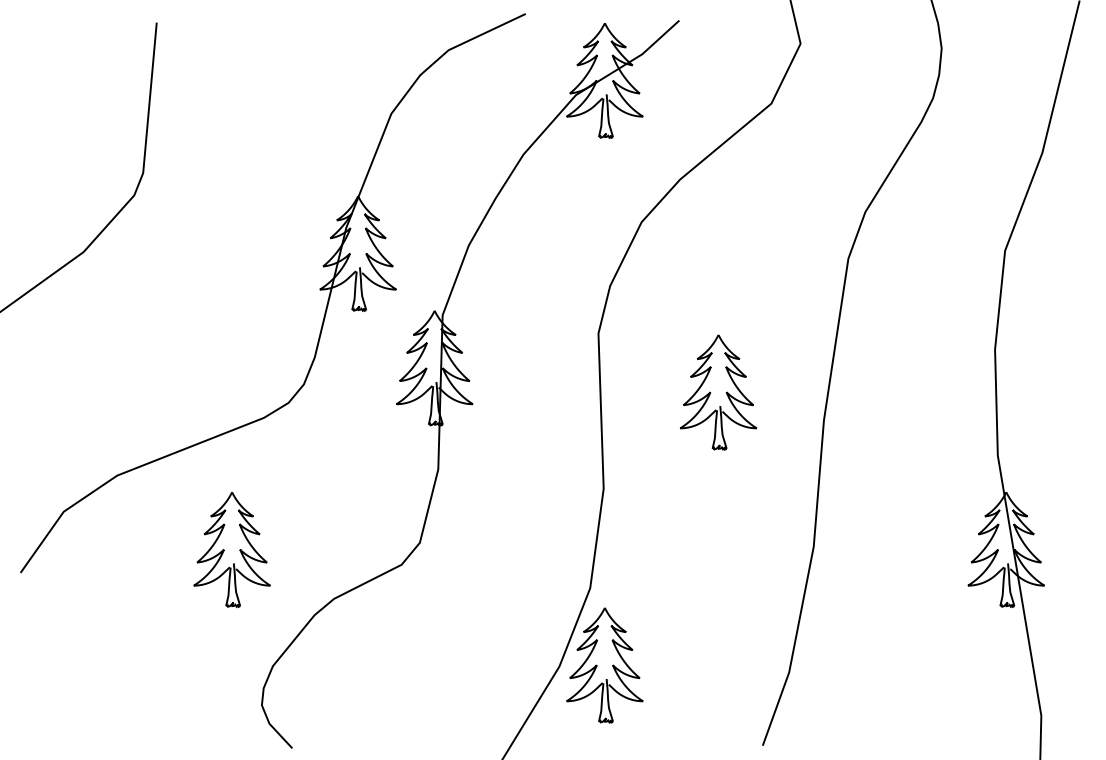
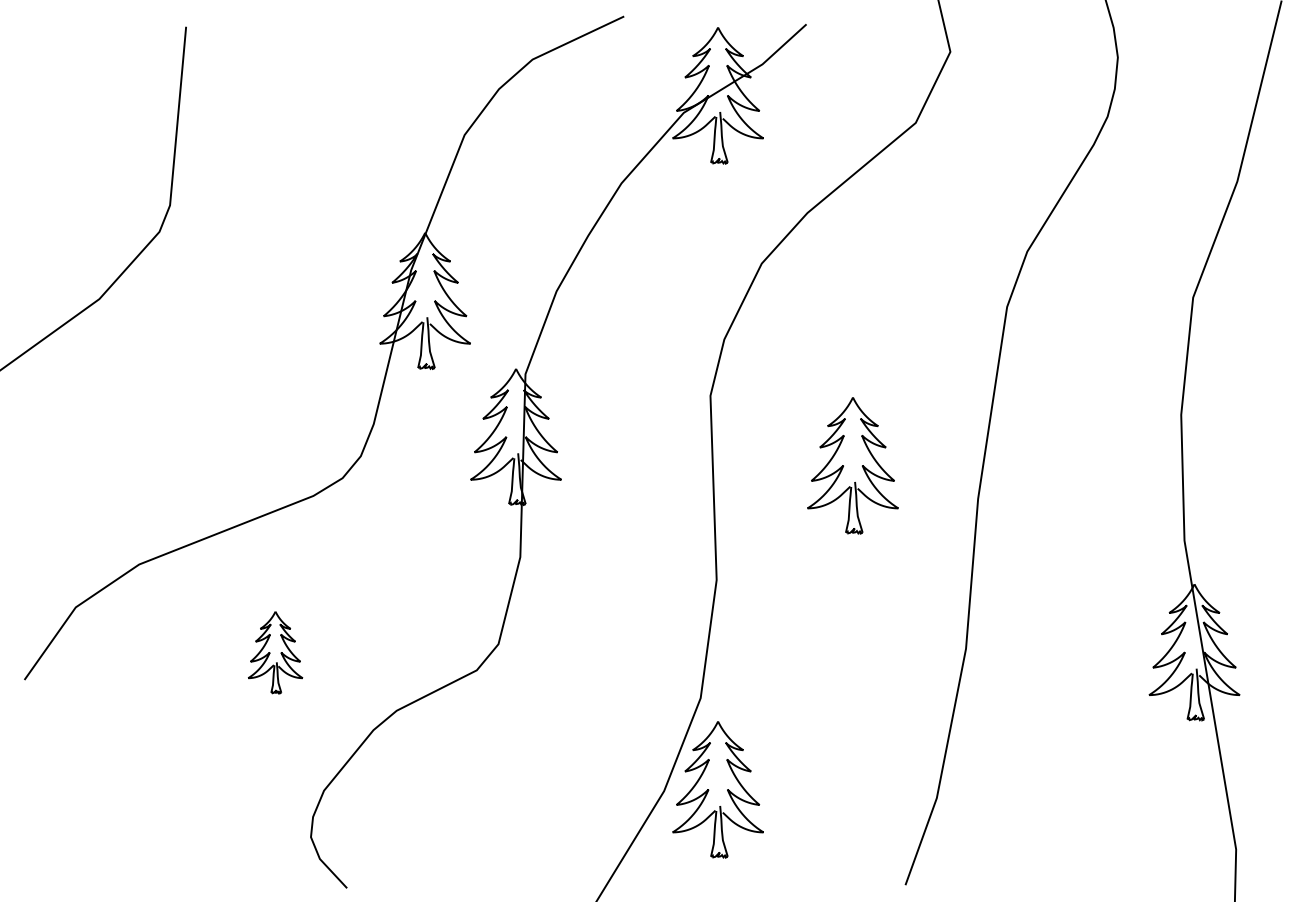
part: (231, 549) -> (274, 652), size x0.6

